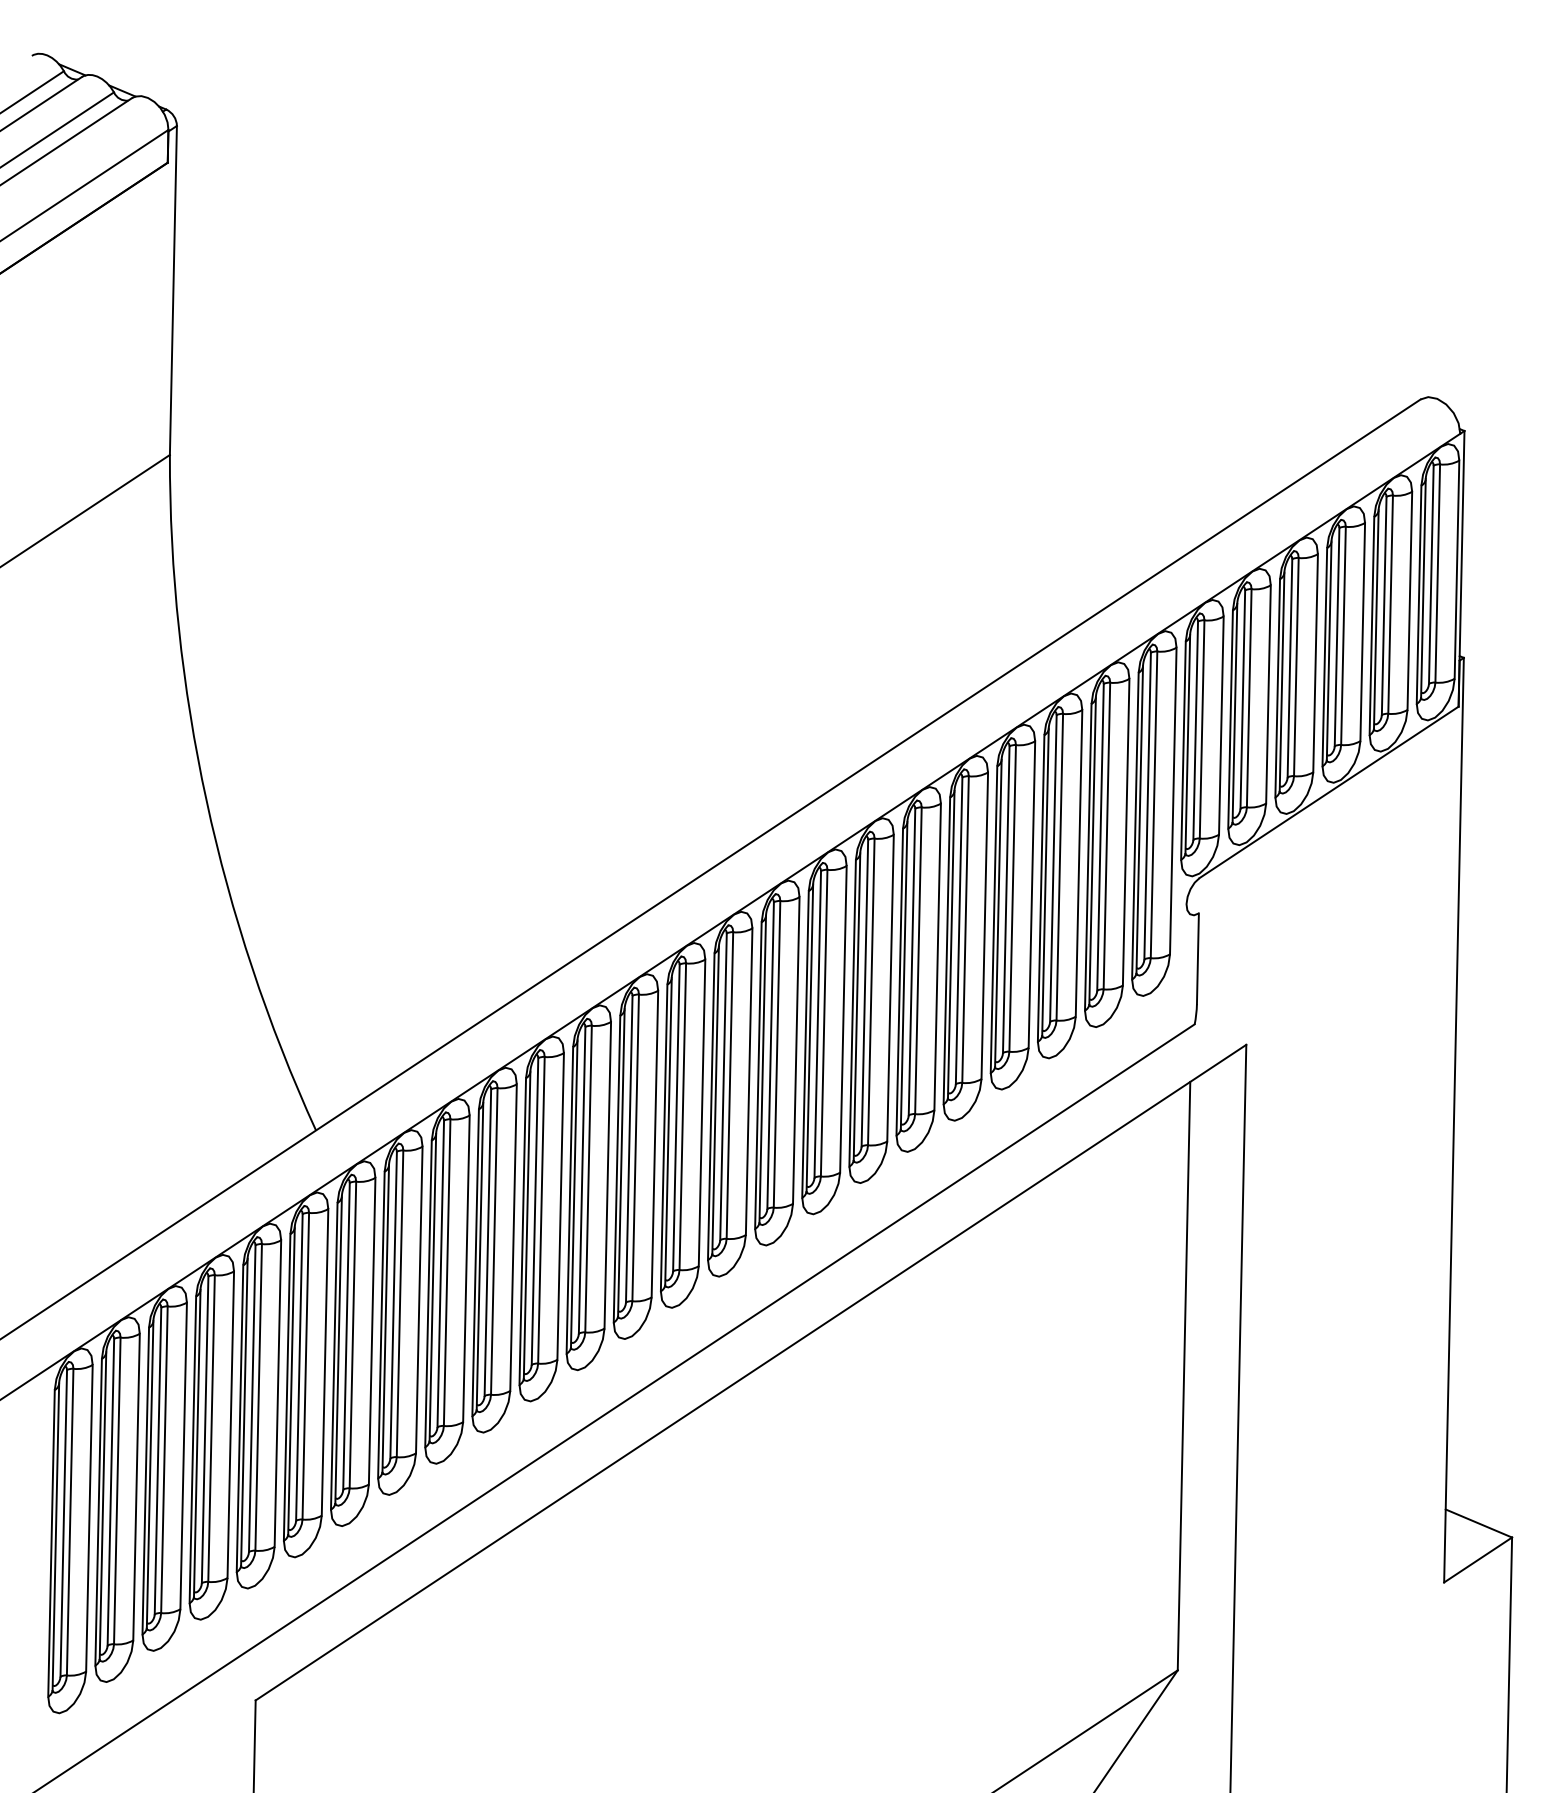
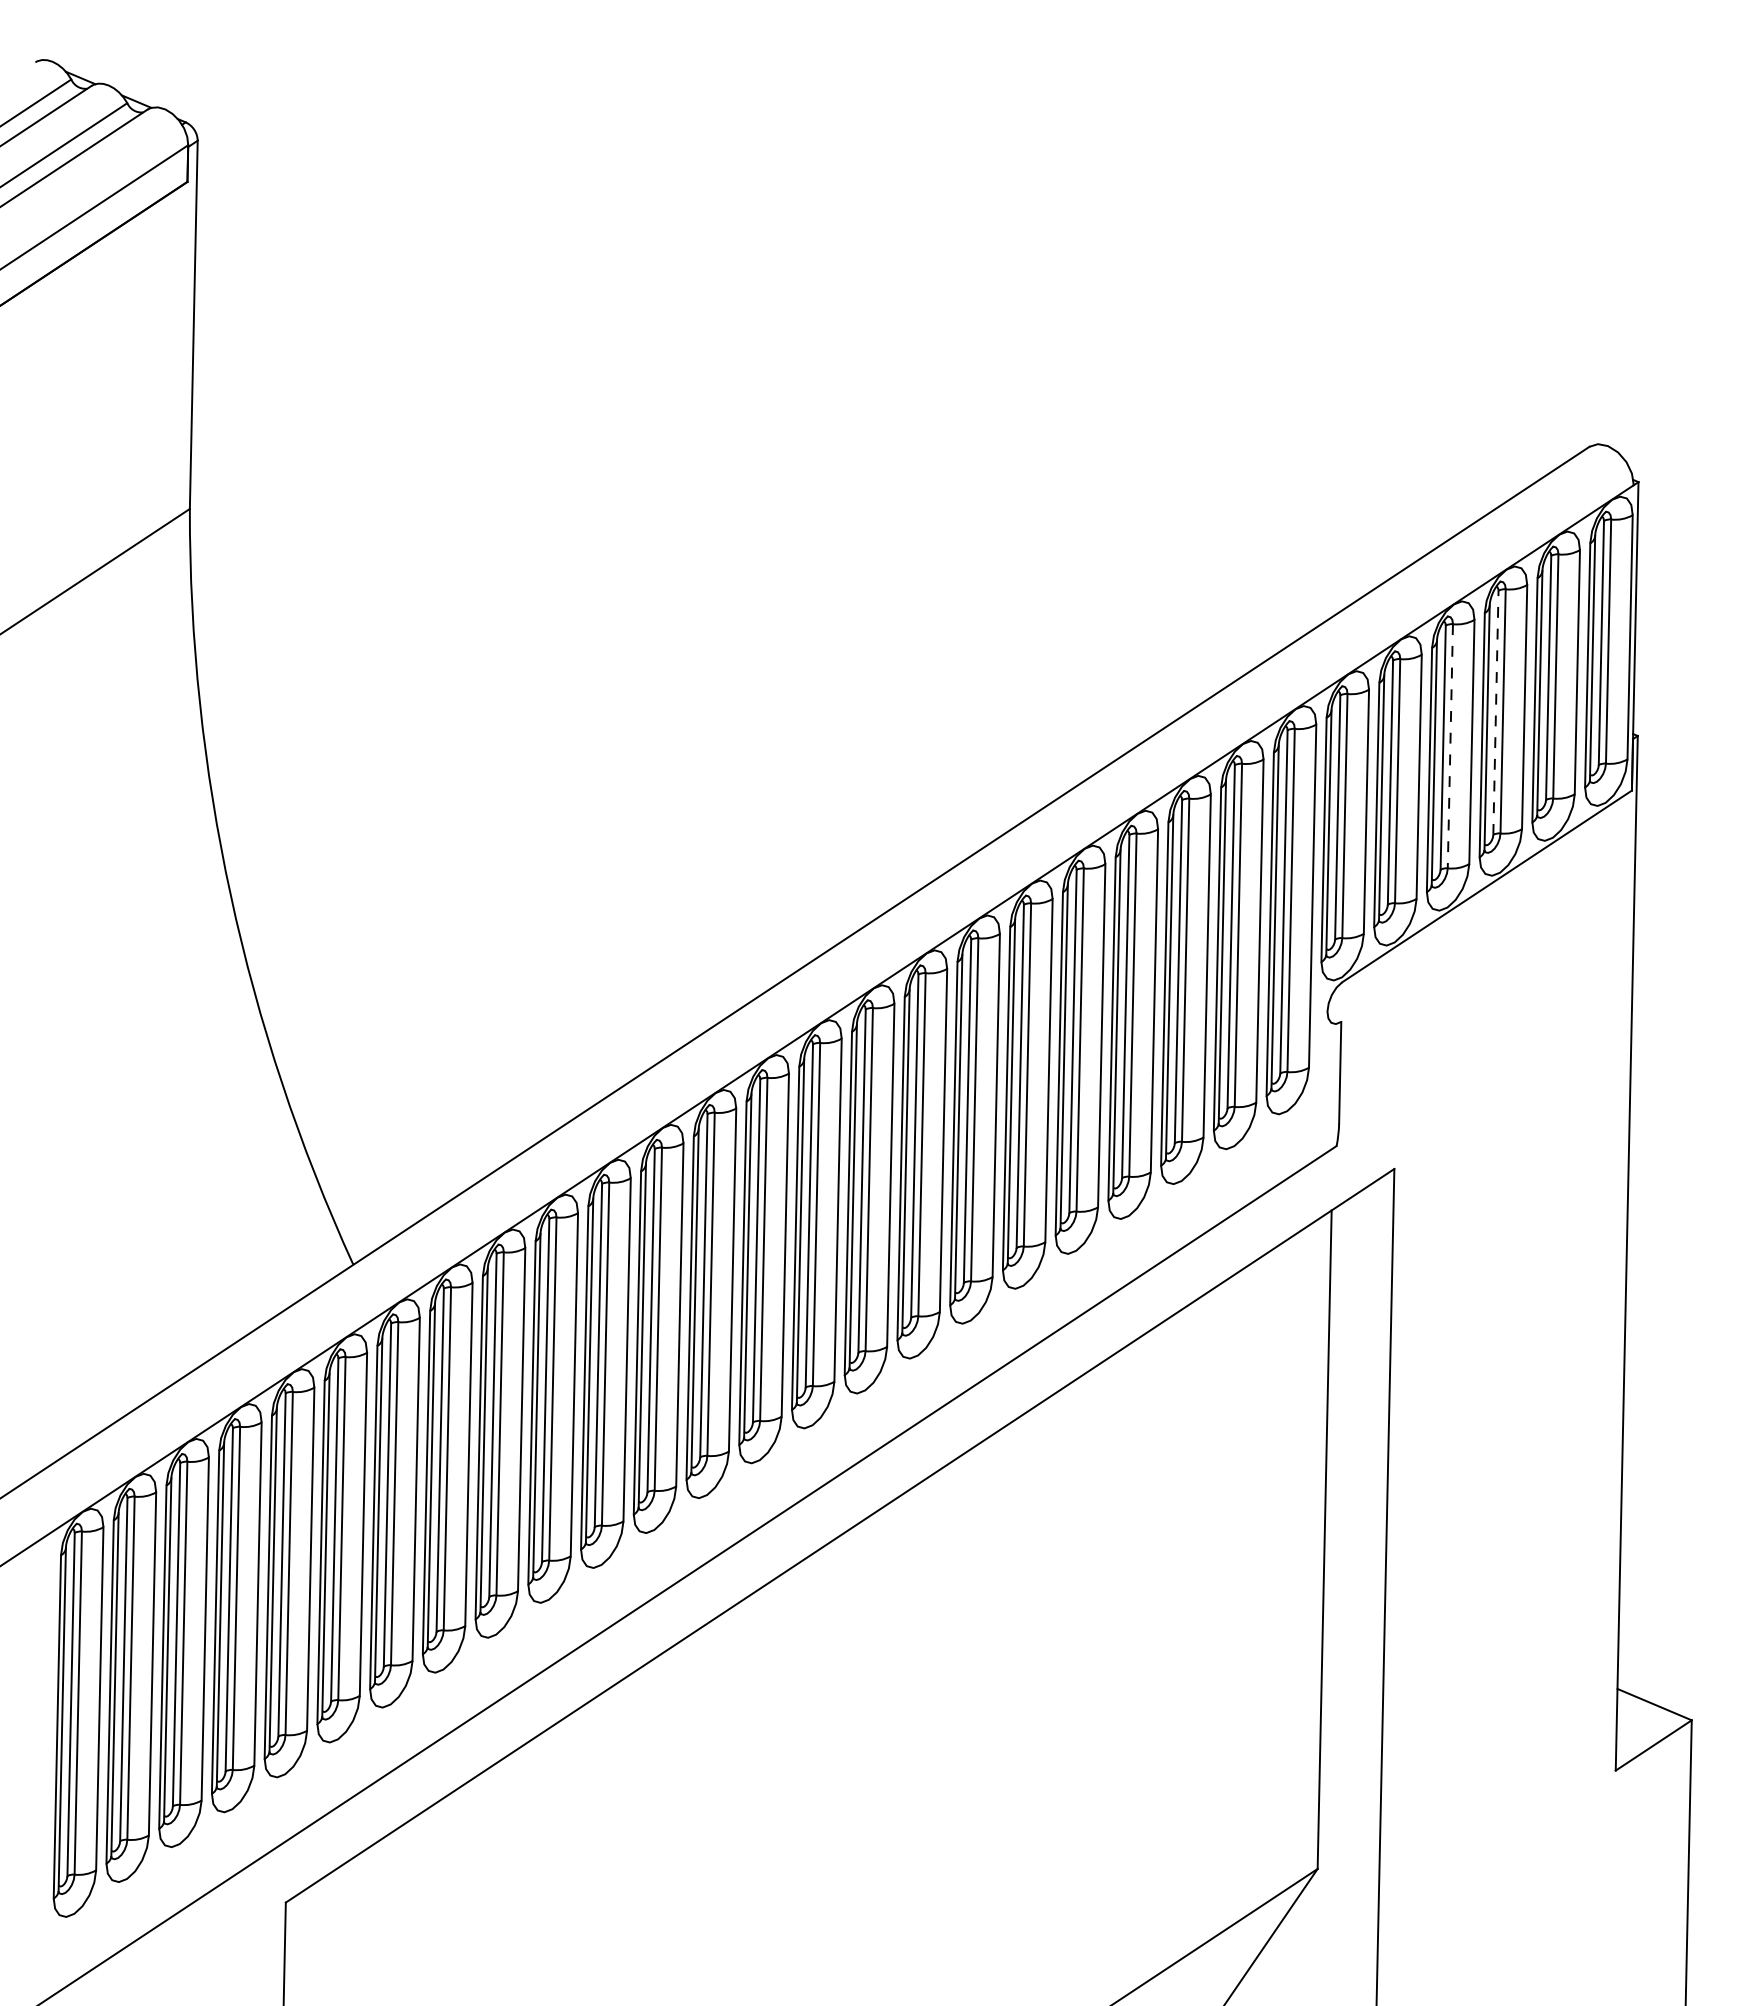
line: (1337, 636) -> (1496, 712), solid -> dashed
line: (1296, 667) -> (1450, 746), solid -> dashed

